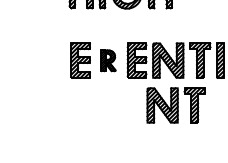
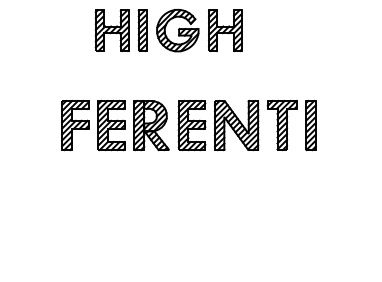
part: (55, 60) -> (75, 125), added
part: (108, 60) -> (151, 125), size x1.67
part: (175, 105) -> (247, 189), removed

